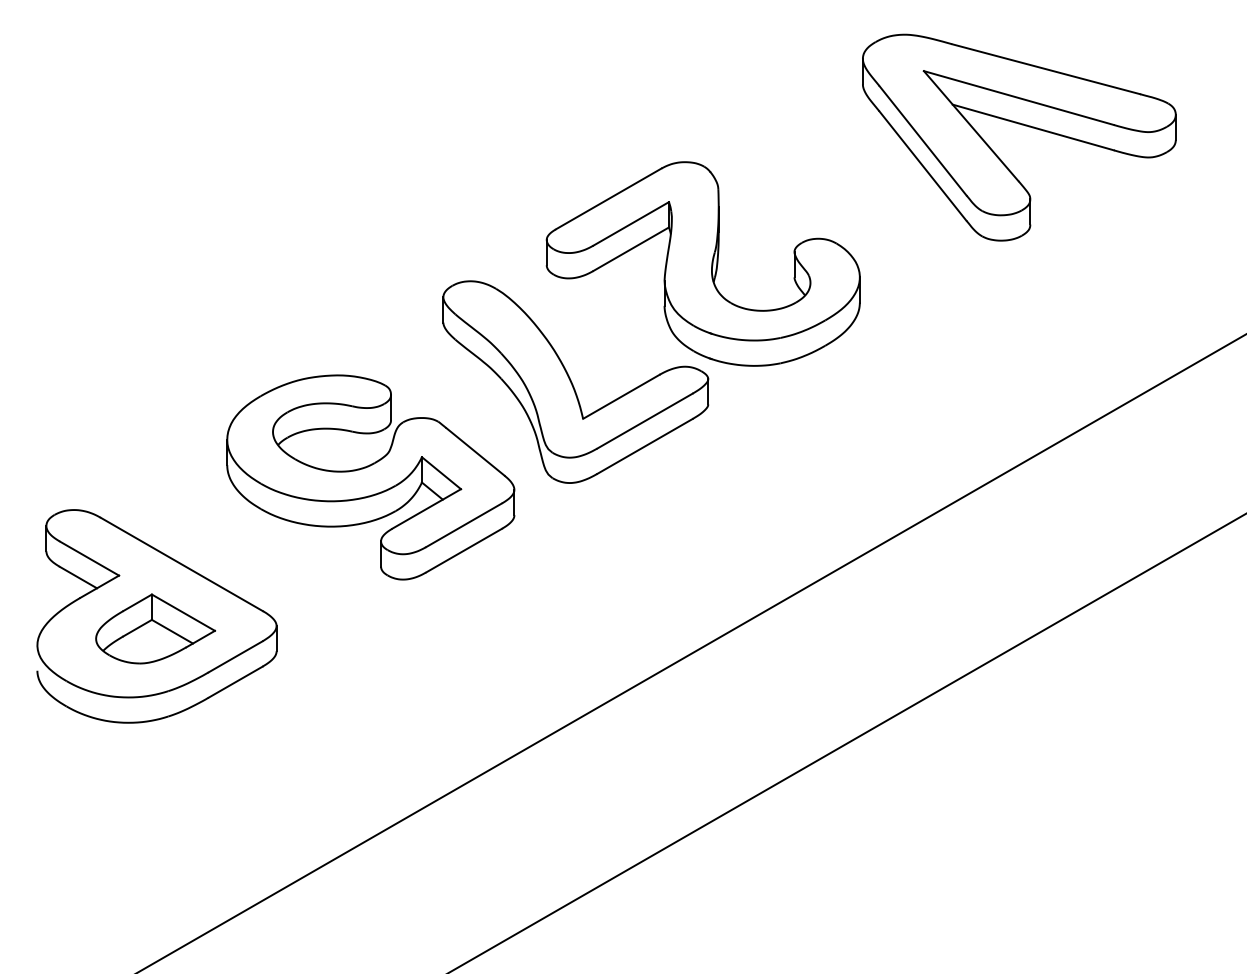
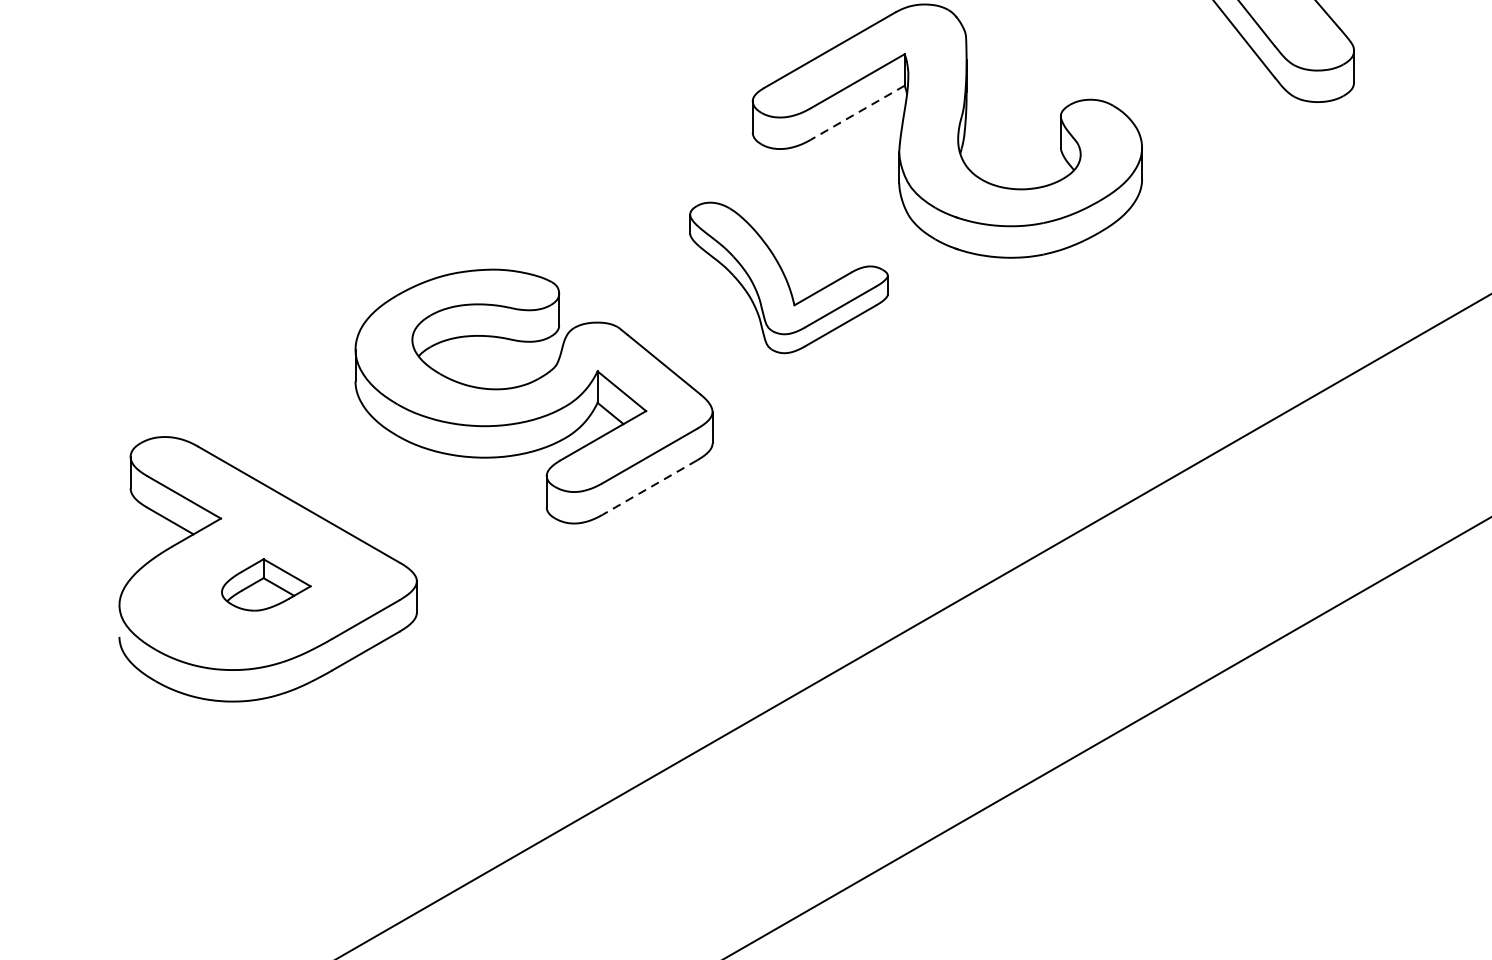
line: (631, 249) -> (858, 113), solid -> dashed
part: (575, 381) -> (788, 277), size x0.6
line: (464, 550) -> (650, 487), solid -> dashed
part: (155, 628) -> (266, 584), size x0.6

